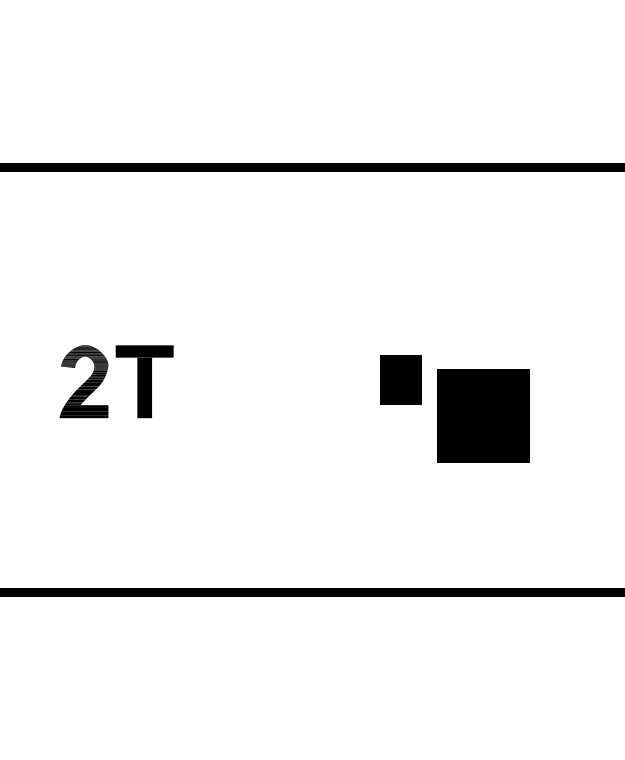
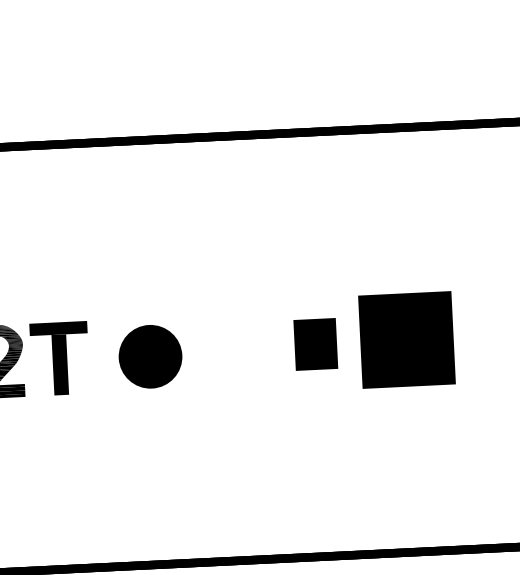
part: (234, 383) -> (149, 356), size x0.62
part: (483, 415) -> (407, 339), moved

